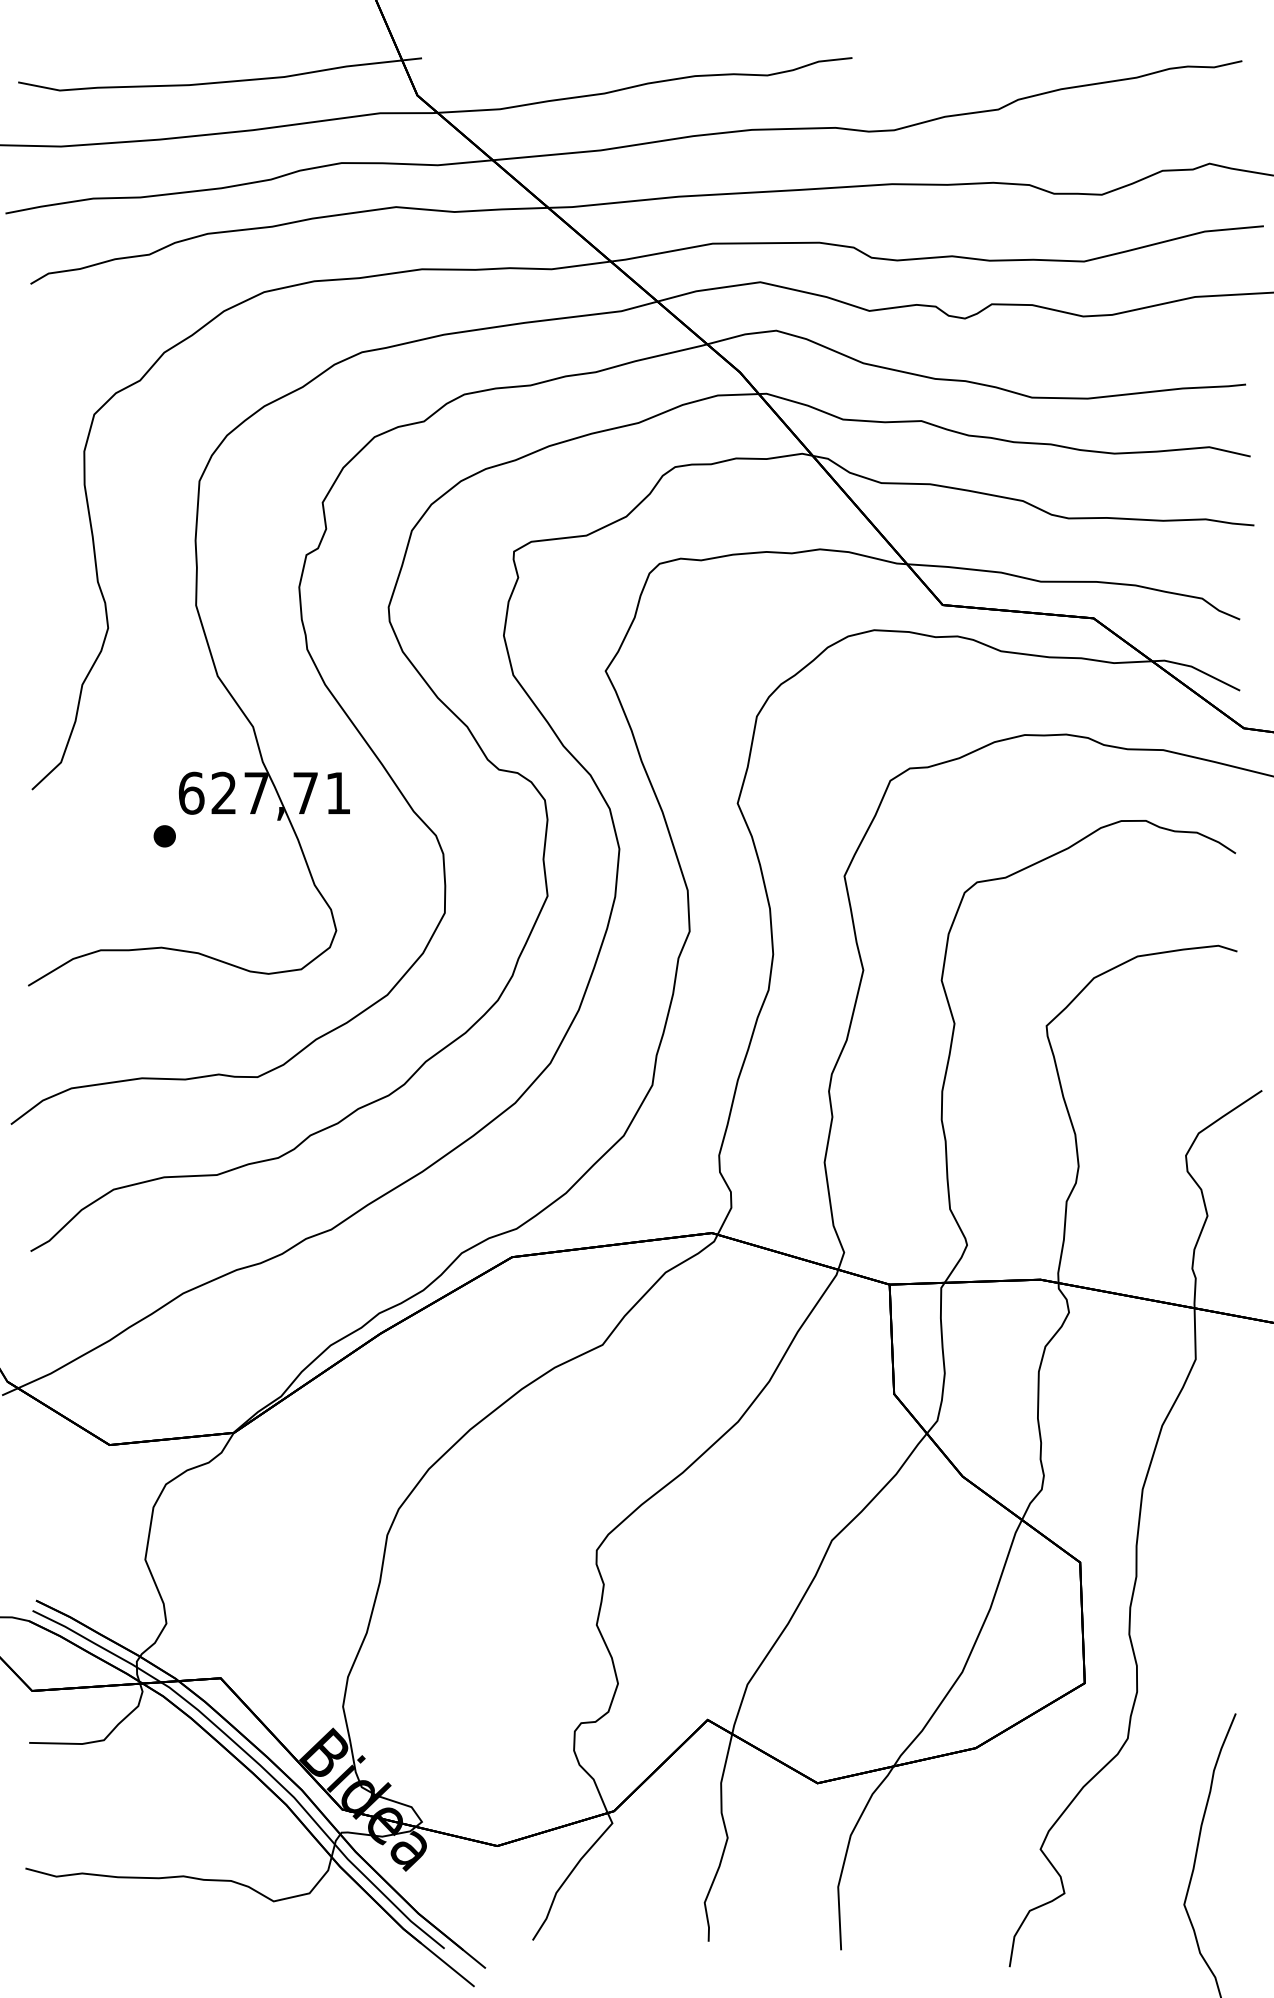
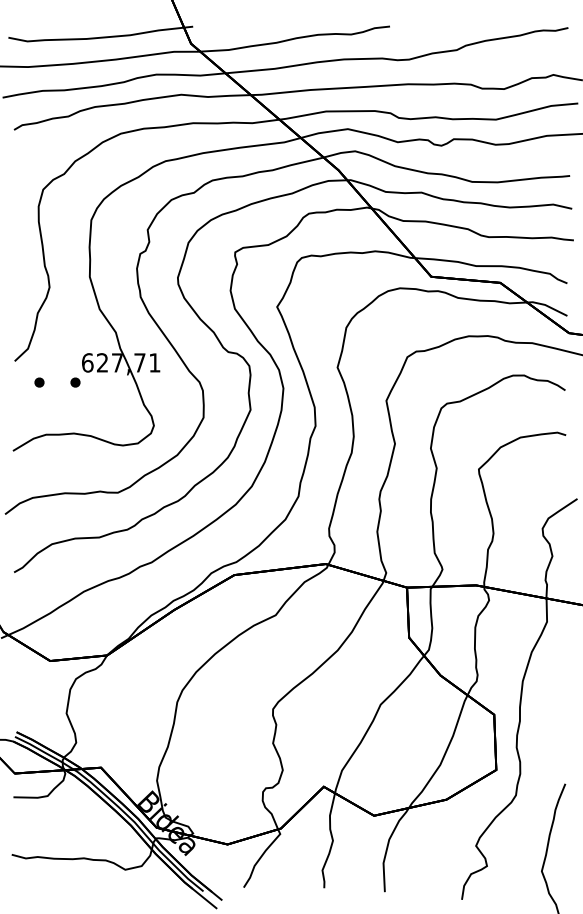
part: (86, 836) -> (39, 382), added

